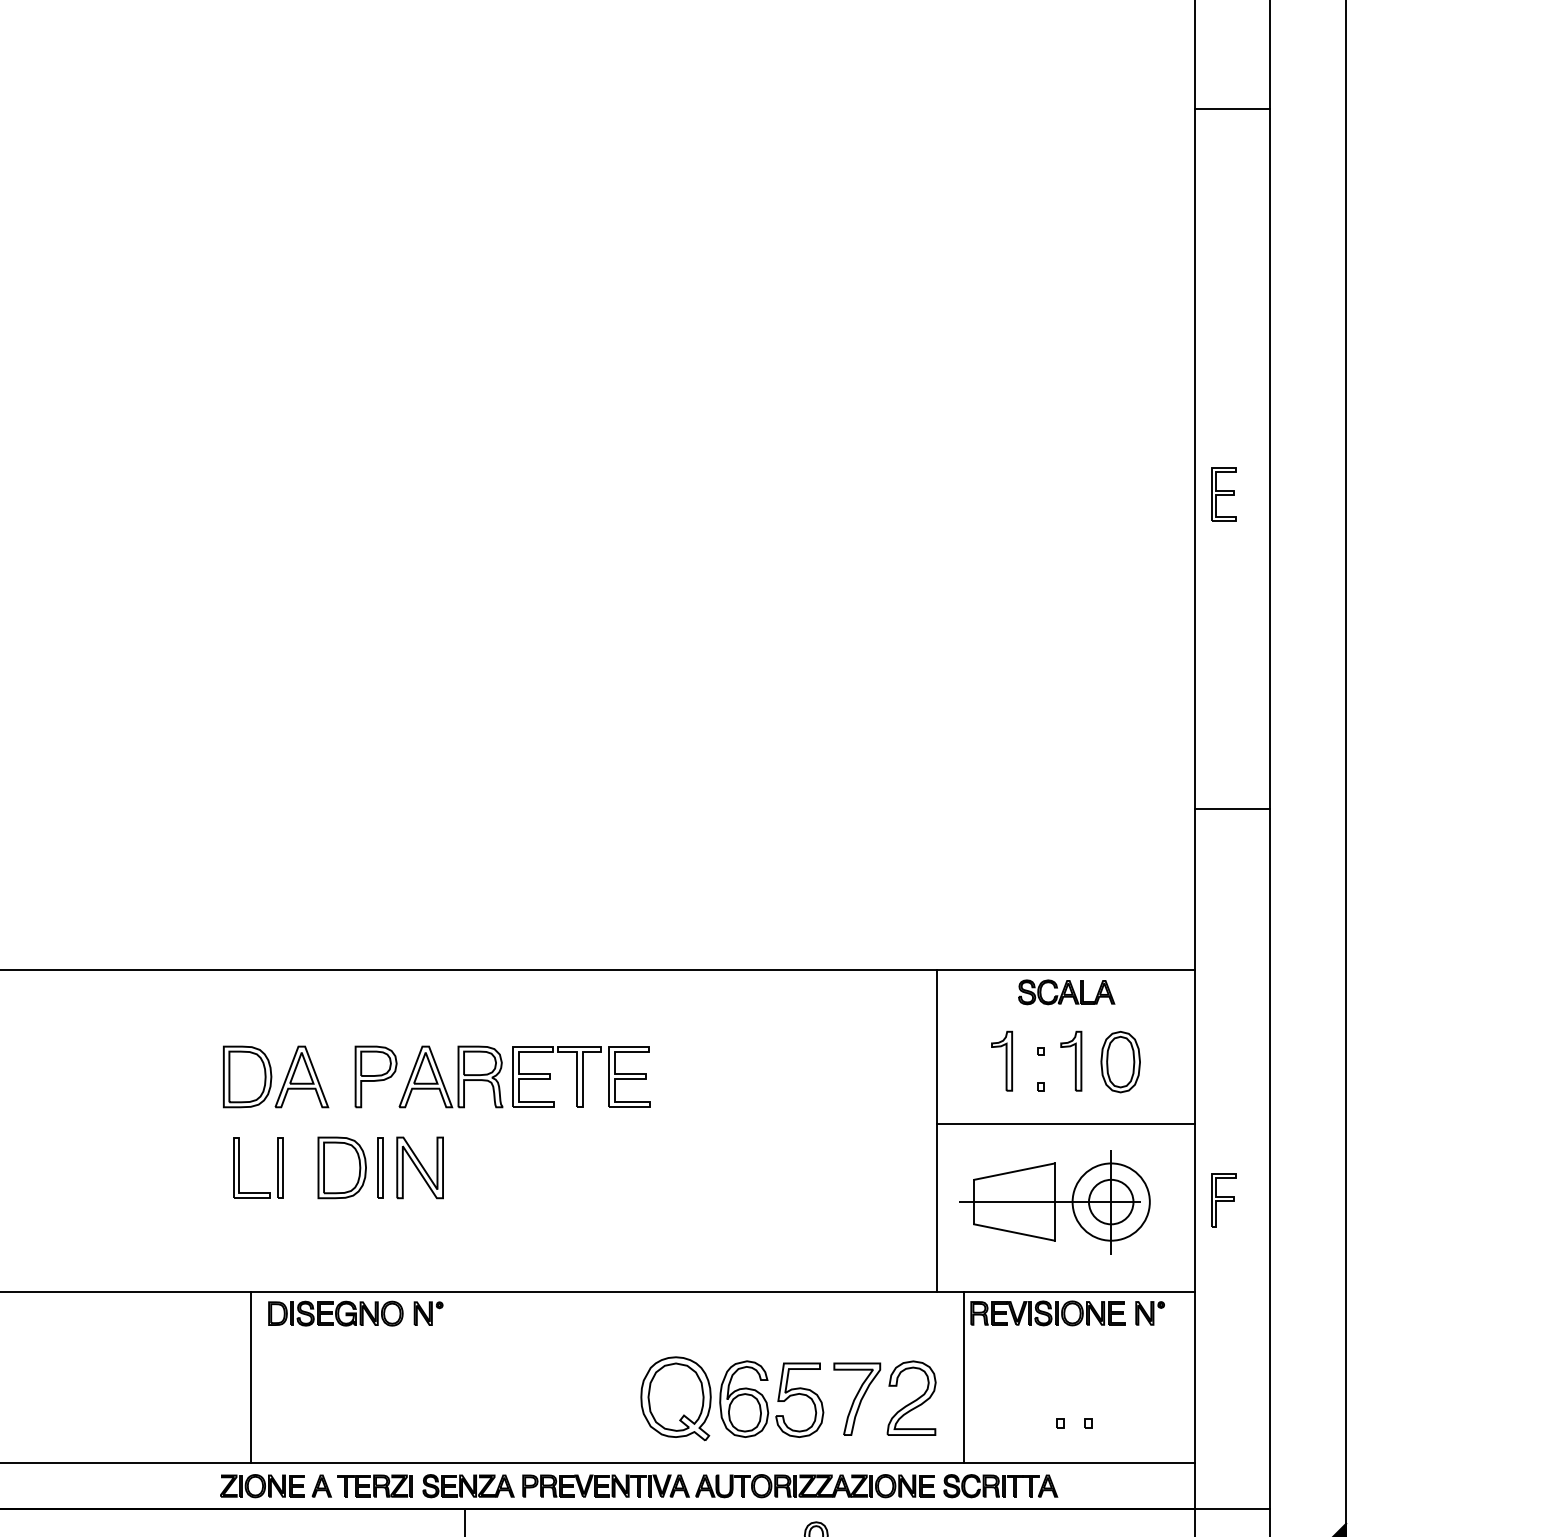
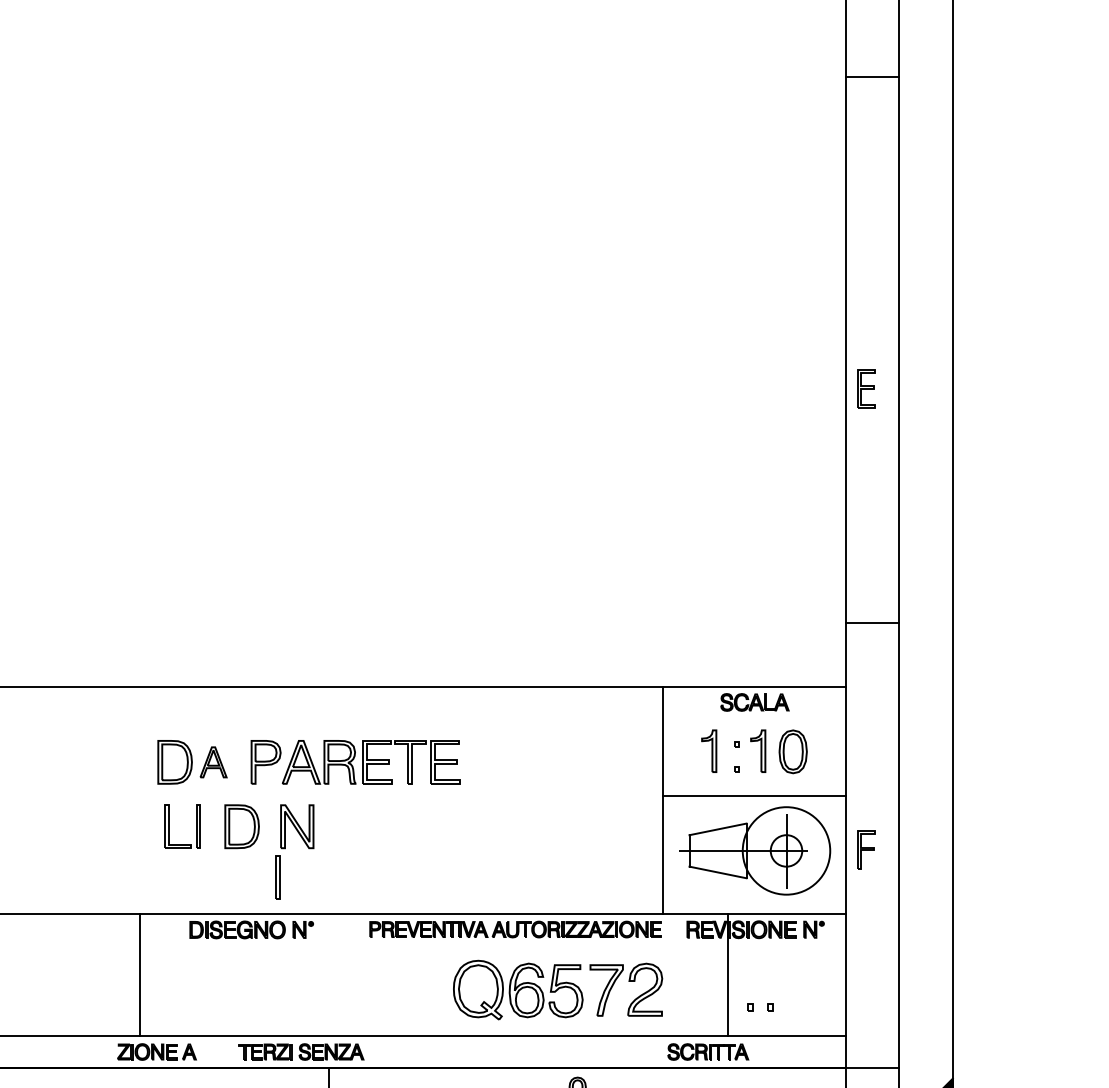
part: (1223, 494) -> (865, 388), moved
line: (1232, 808) -> (872, 622), moved
part: (301, 1076) -> (213, 762), size x0.7
part: (380, 1167) -> (278, 877), moved
circle: (1110, 1201) -> (785, 850), size x1.6
line: (251, 1377) -> (140, 975), moved
line: (964, 1377) -> (728, 975), moved
part: (276, 1486) -> (157, 1052), moved
part: (728, 1486) -> (515, 929), moved

